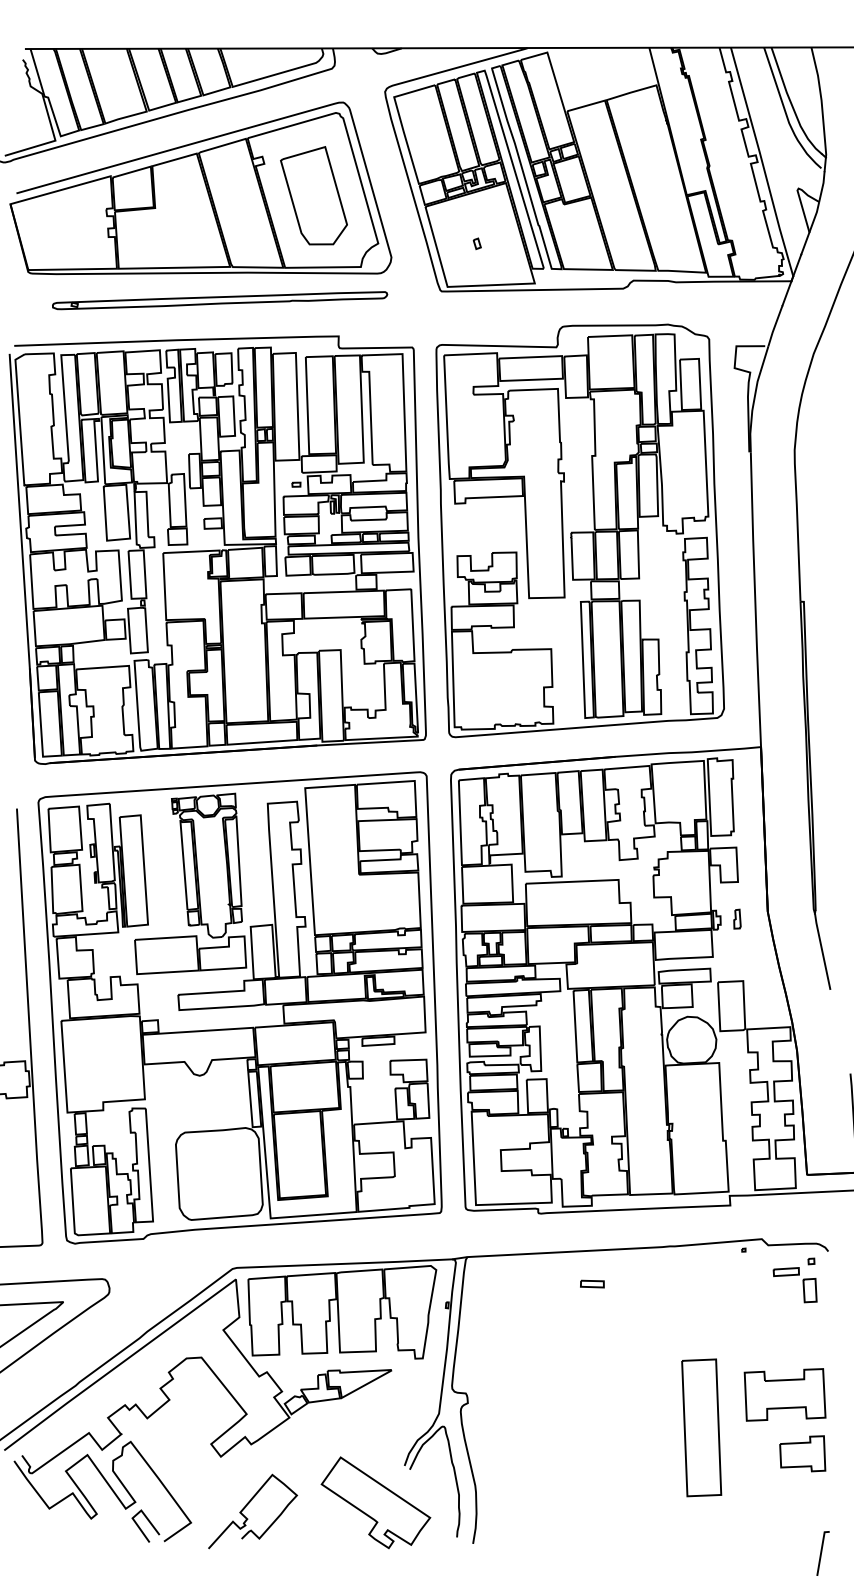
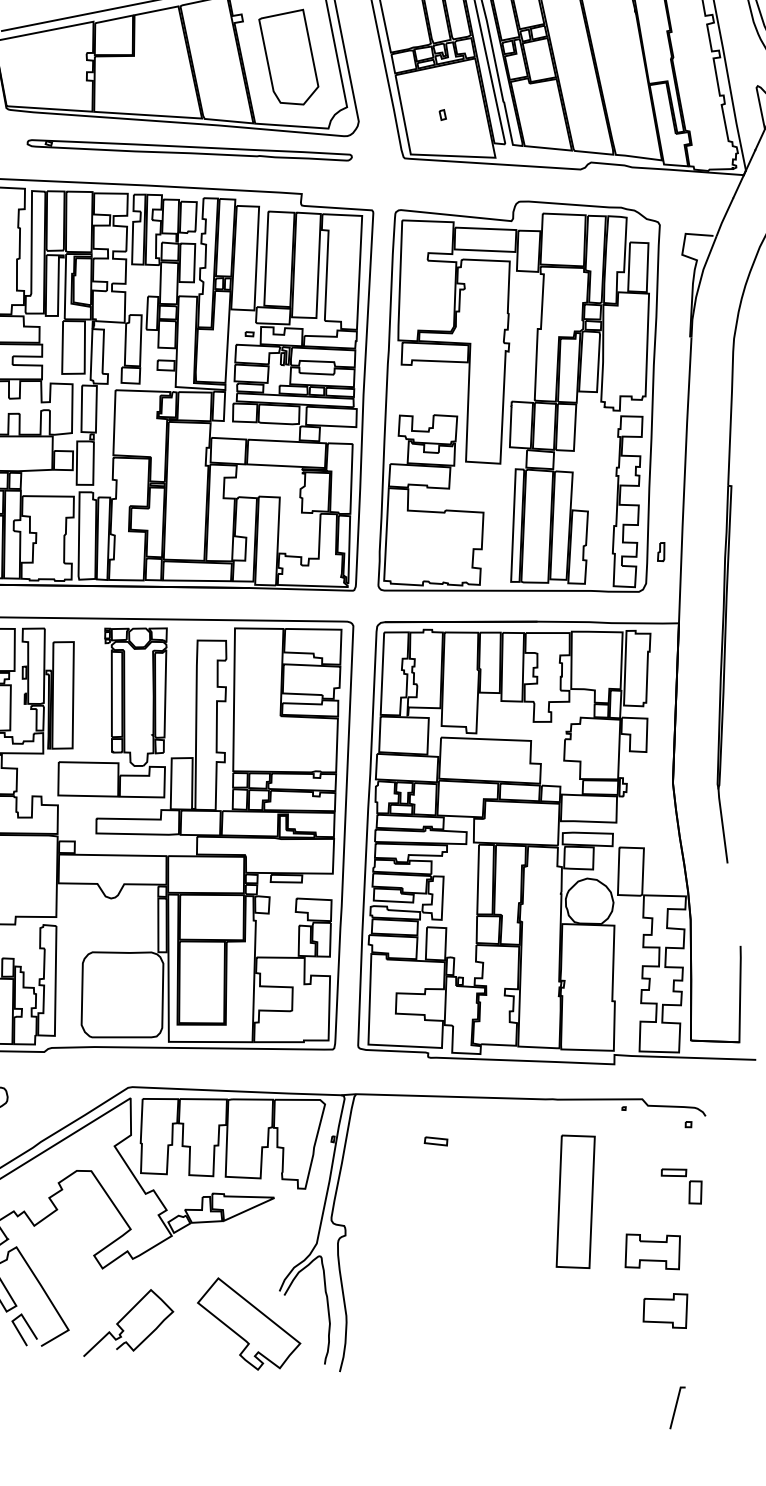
part: (737, 918) -> (661, 551), moved
part: (592, 1283) -> (436, 1140), moved
part: (802, 1285) -> (688, 1186), moved
part: (784, 1394) -> (652, 1251), size x0.7
part: (701, 1427) -> (575, 1201), moved

